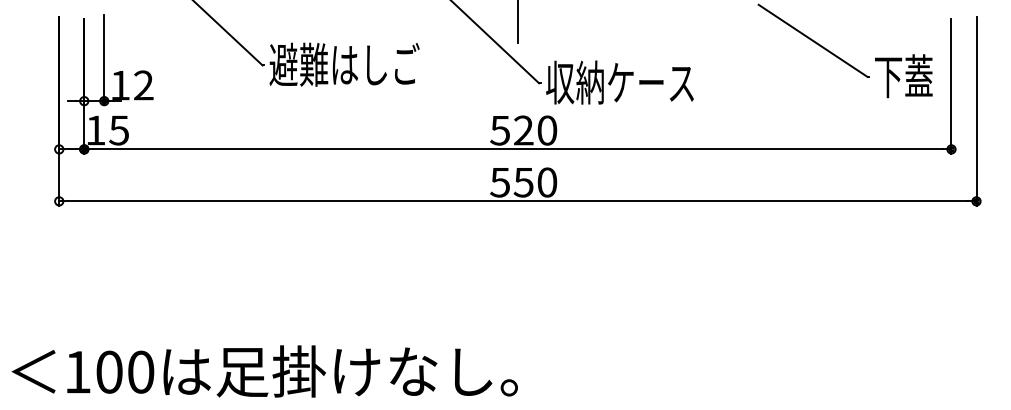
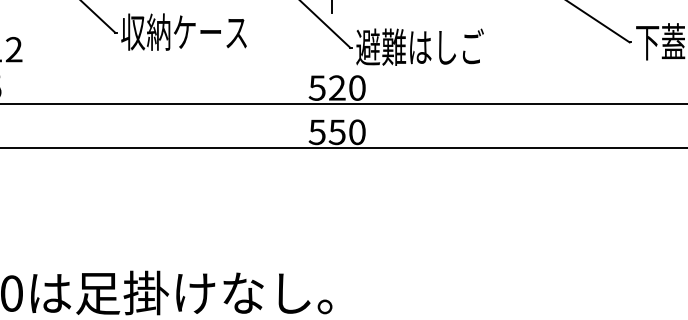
text: (344, 64) -> (184, 31), 避難はしご -> 収納ケース
text: (621, 82) -> (420, 47), 収納ケース -> 避難はしご

